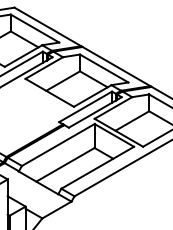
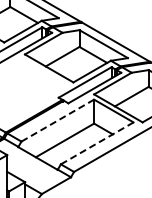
line: (58, 145) -> (58, 121), solid -> dashed
line: (97, 167) -> (97, 143), solid -> dashed

